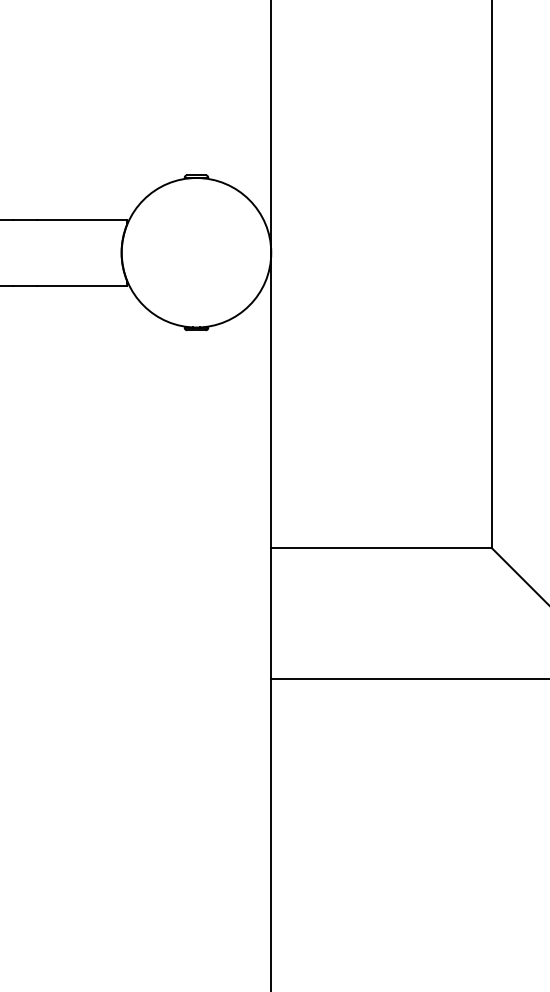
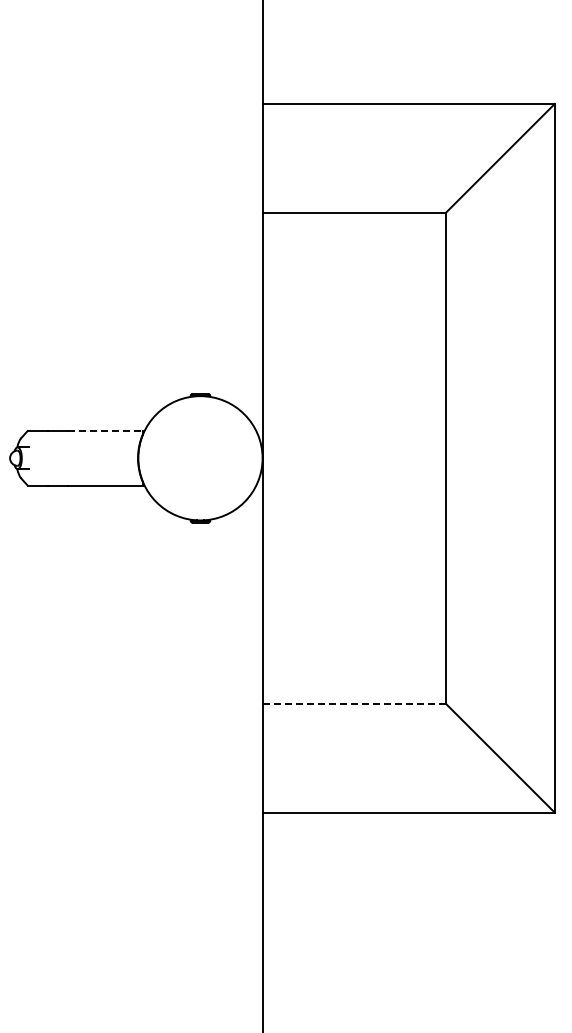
line: (82, 220) -> (105, 431), solid -> dashed
line: (381, 547) -> (354, 703), solid -> dashed

